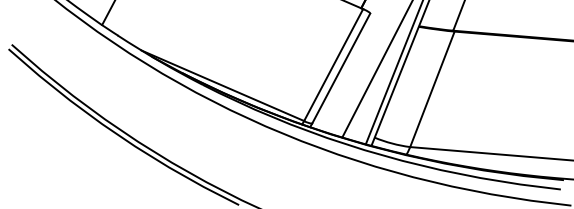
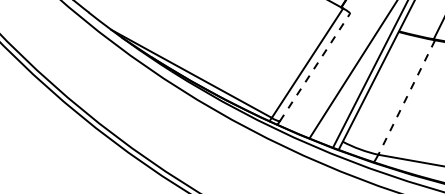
line: (341, 68) -> (315, 67), solid -> dashed
line: (432, 89) -> (406, 97), solid -> dashed

